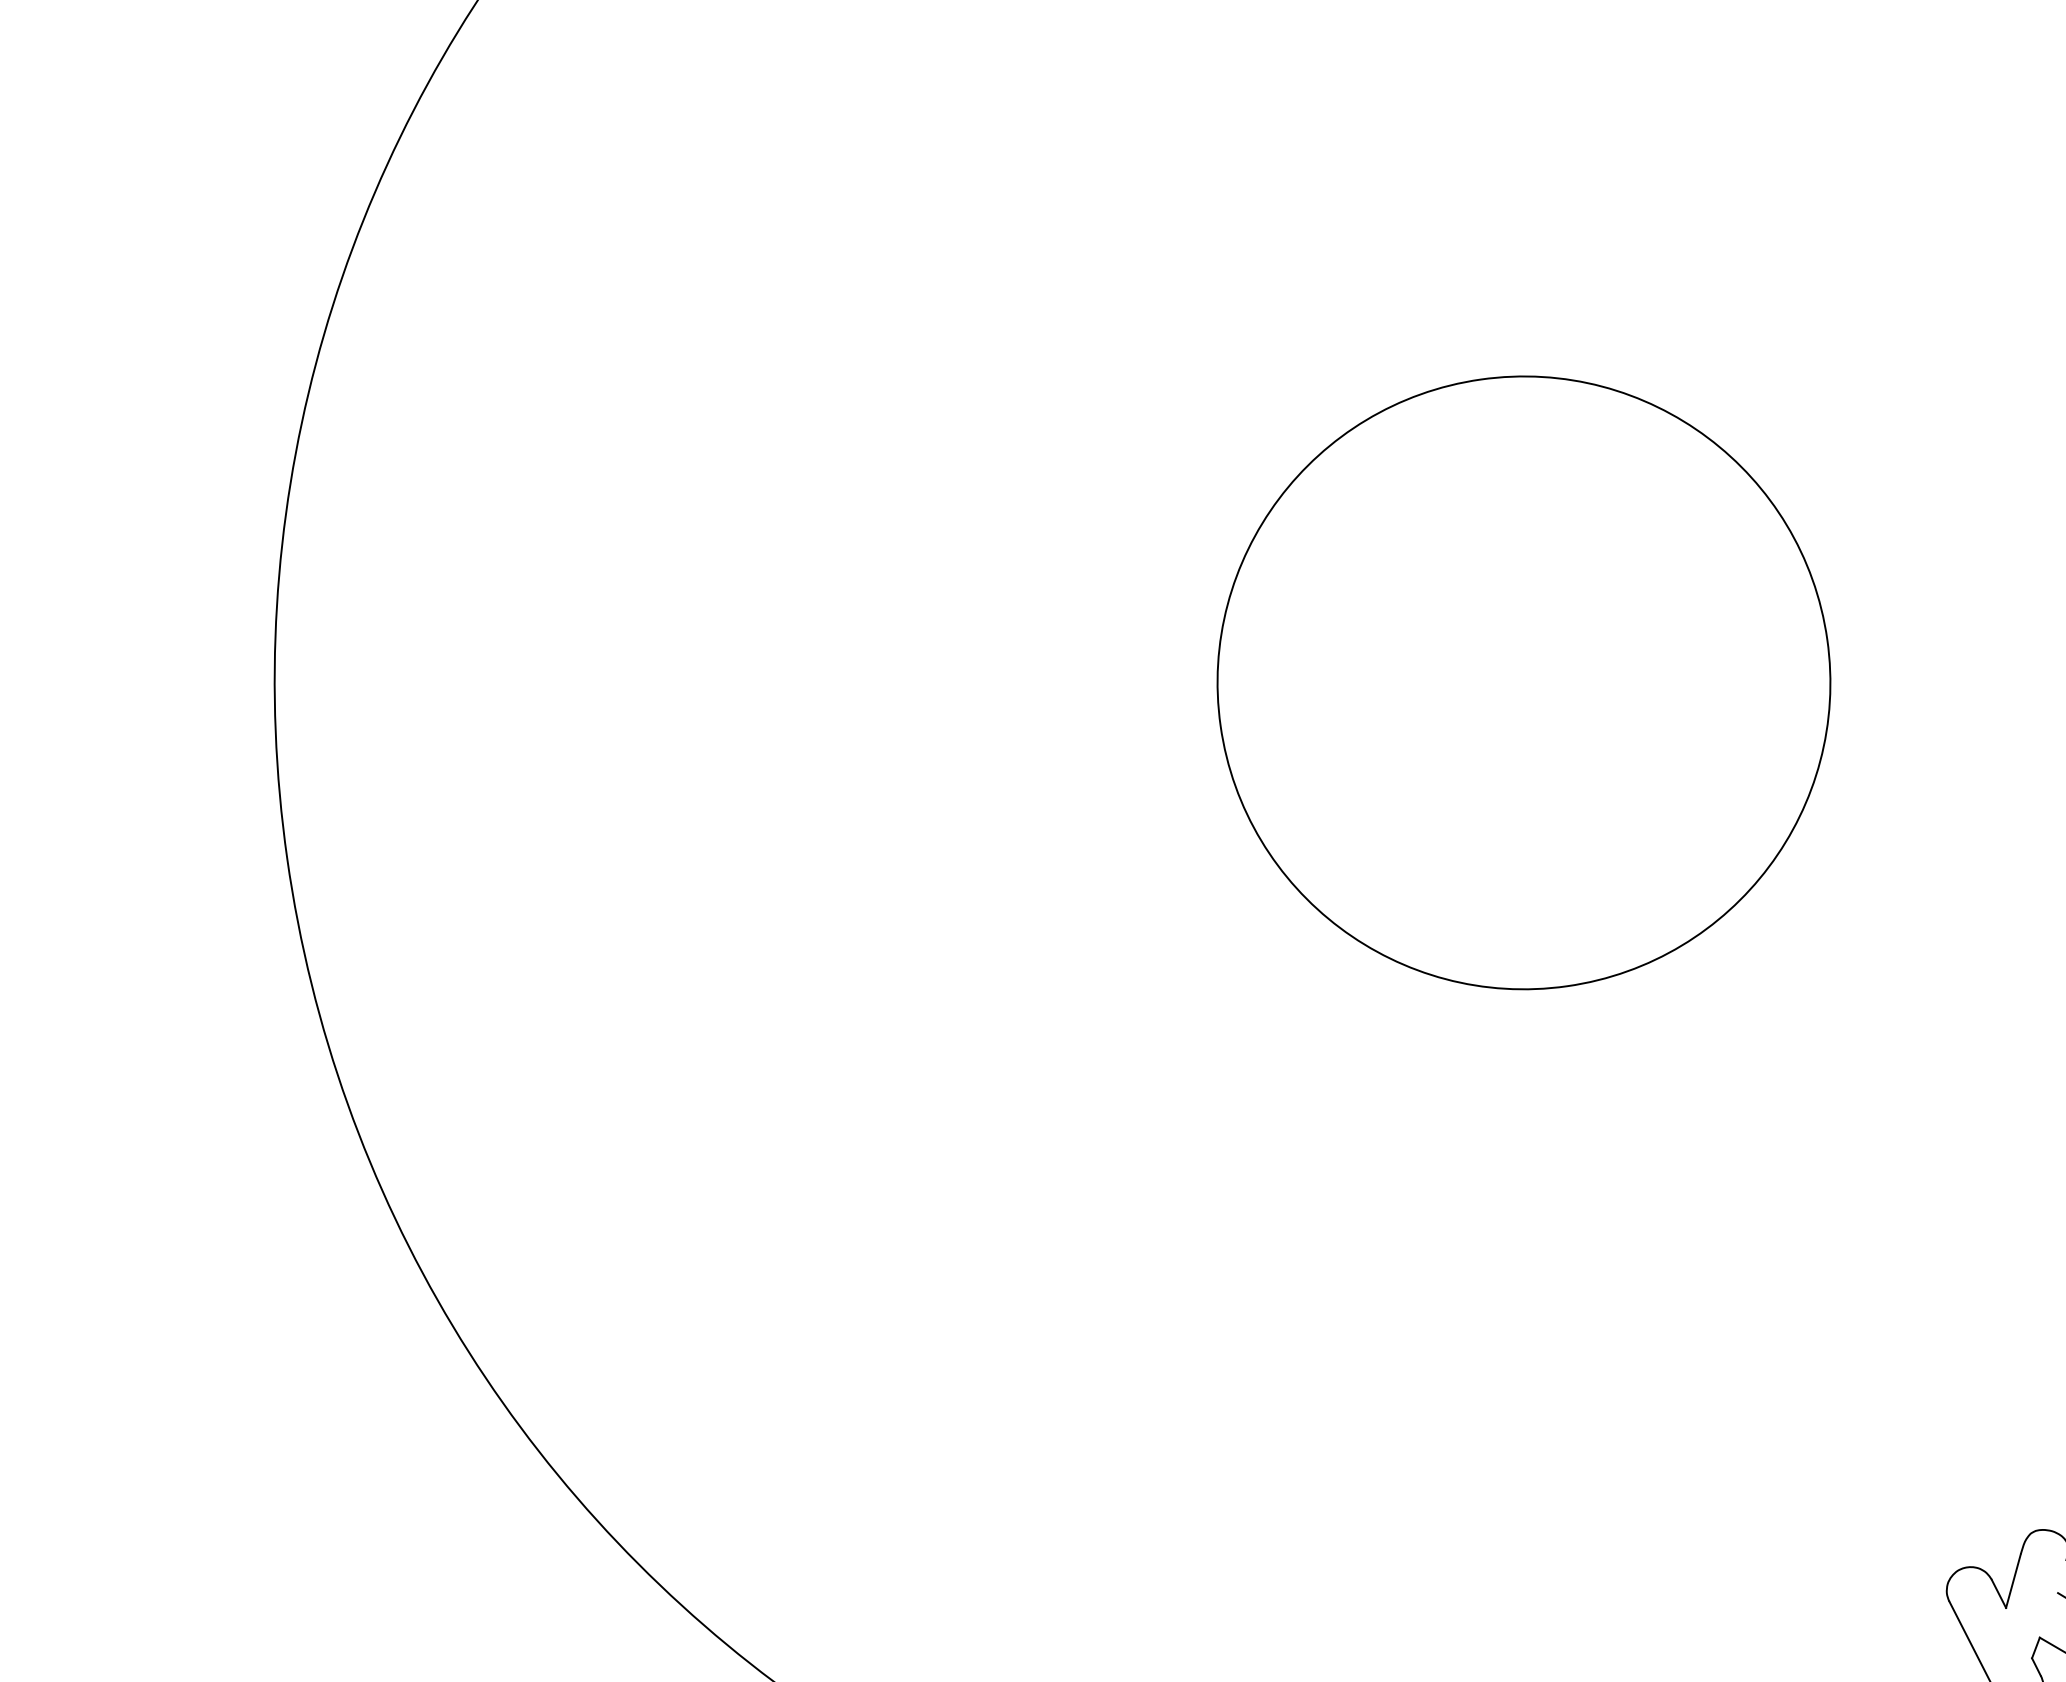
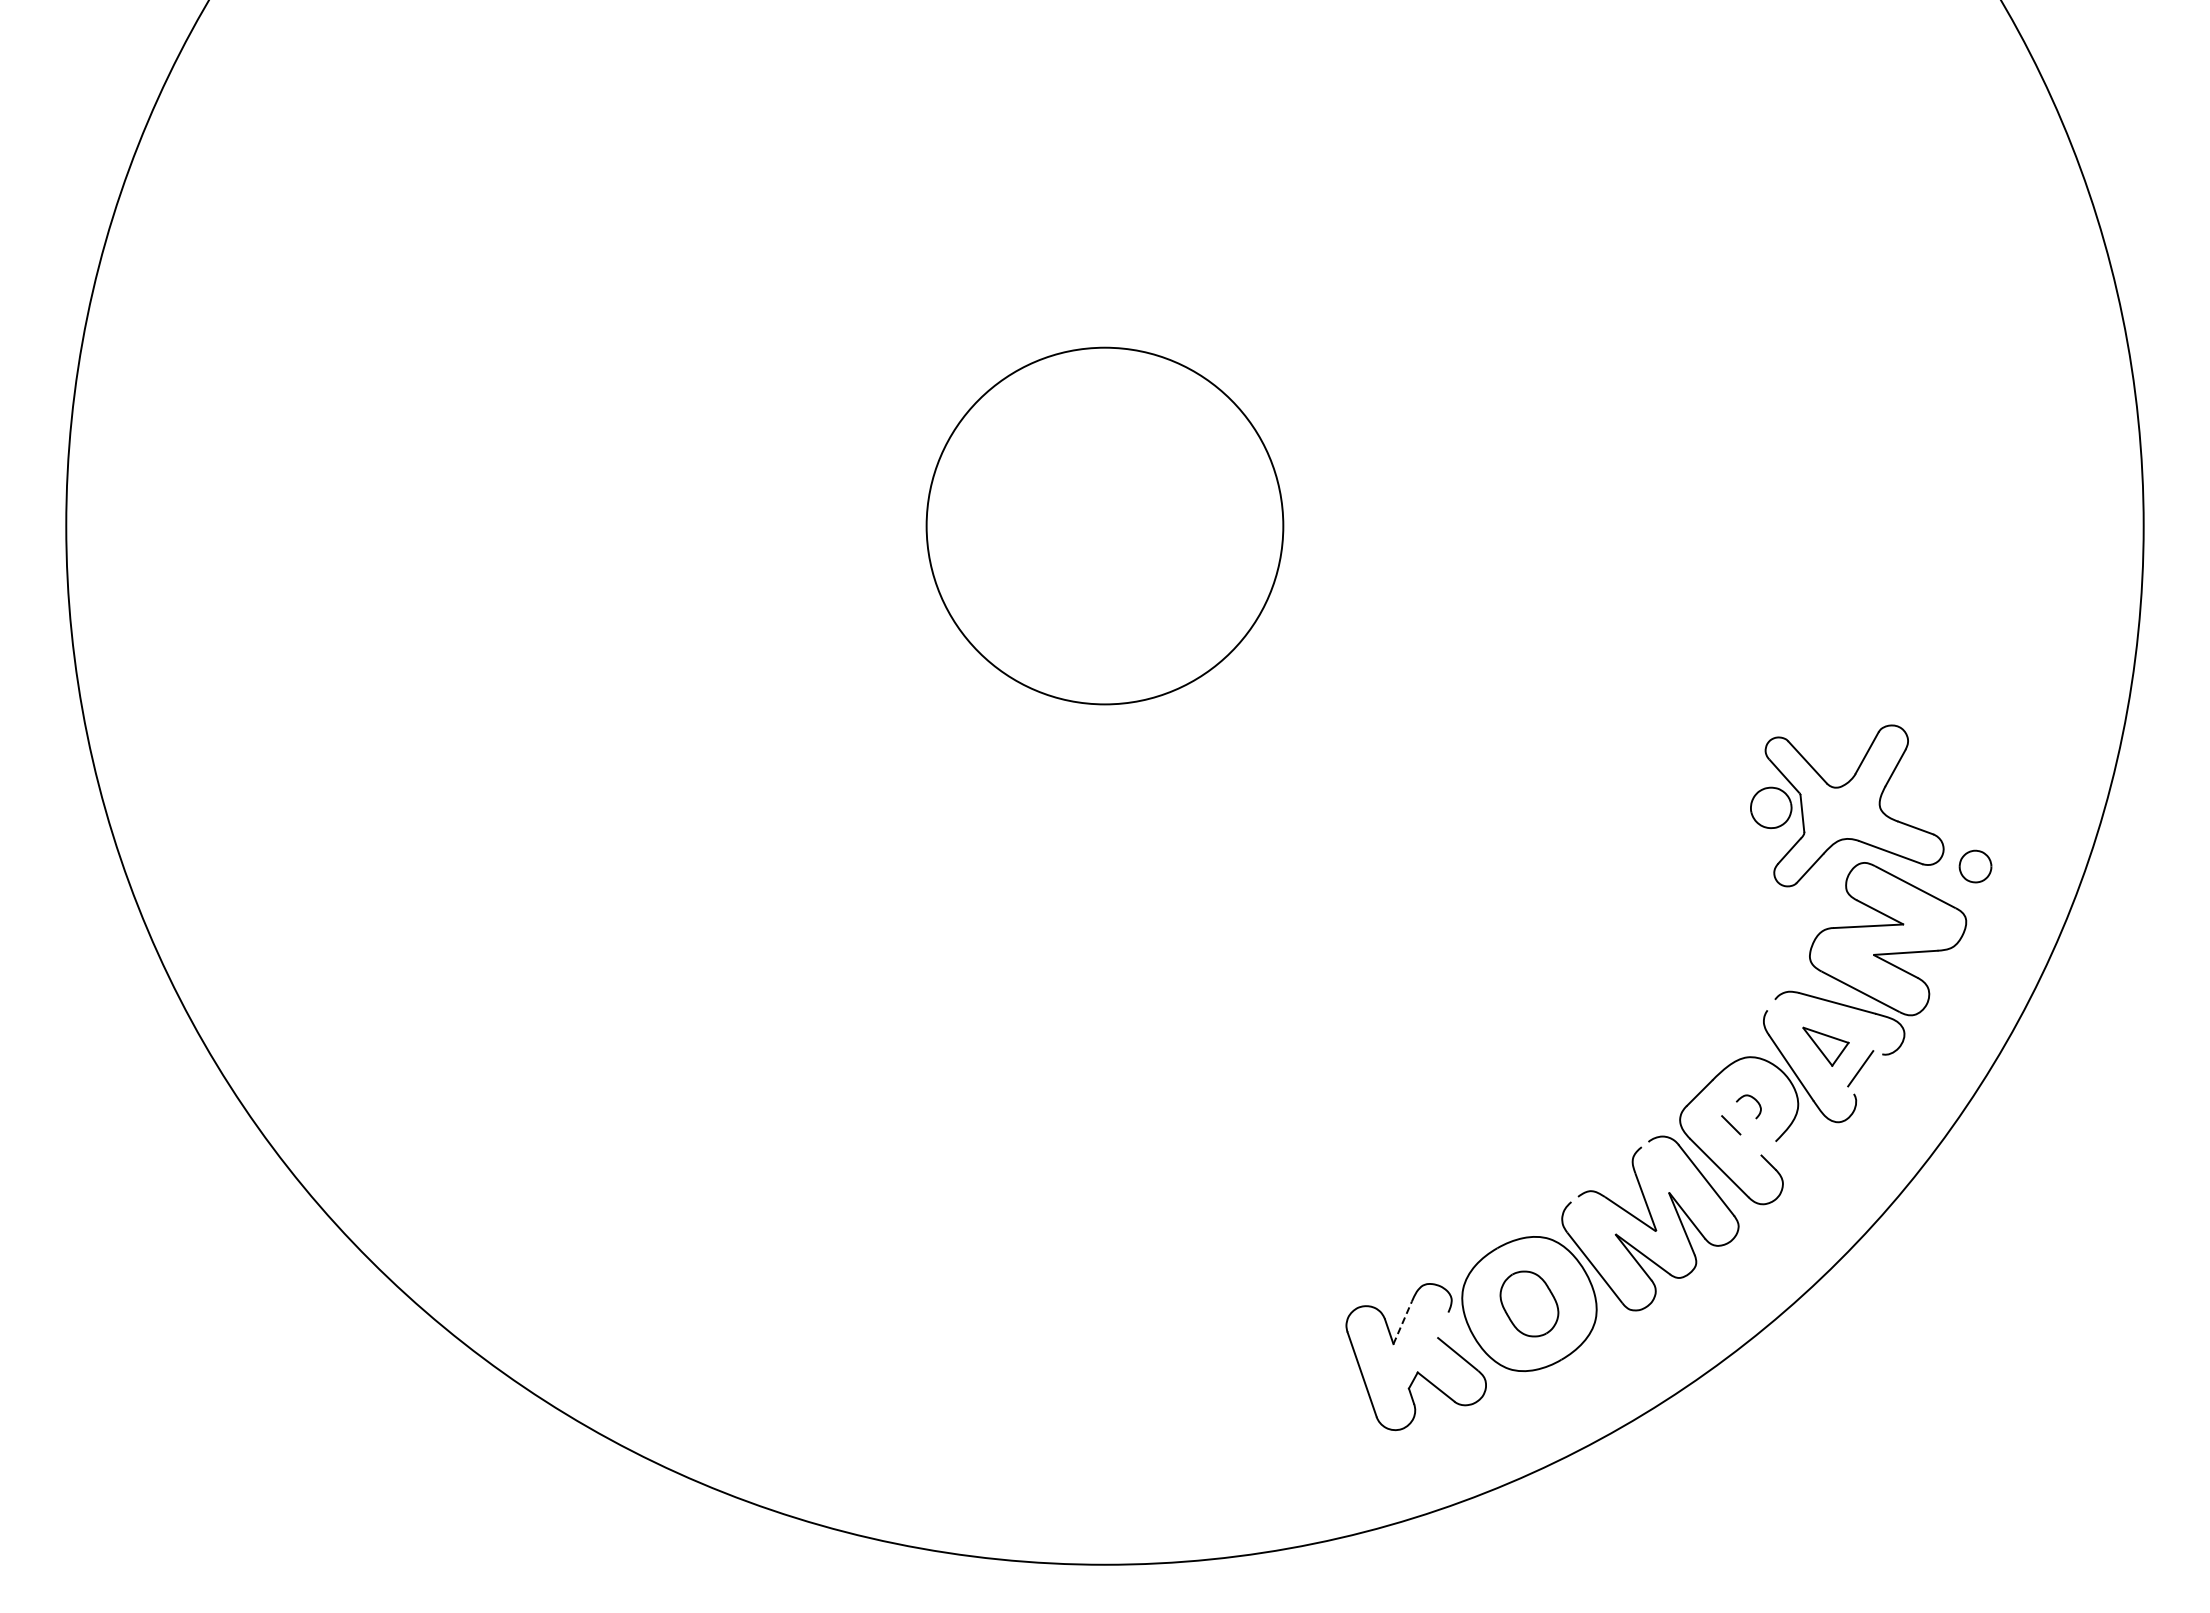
circle: (1523, 682) -> (1104, 525), size x0.7
line: (2013, 1580) -> (1402, 1322), solid -> dashed

